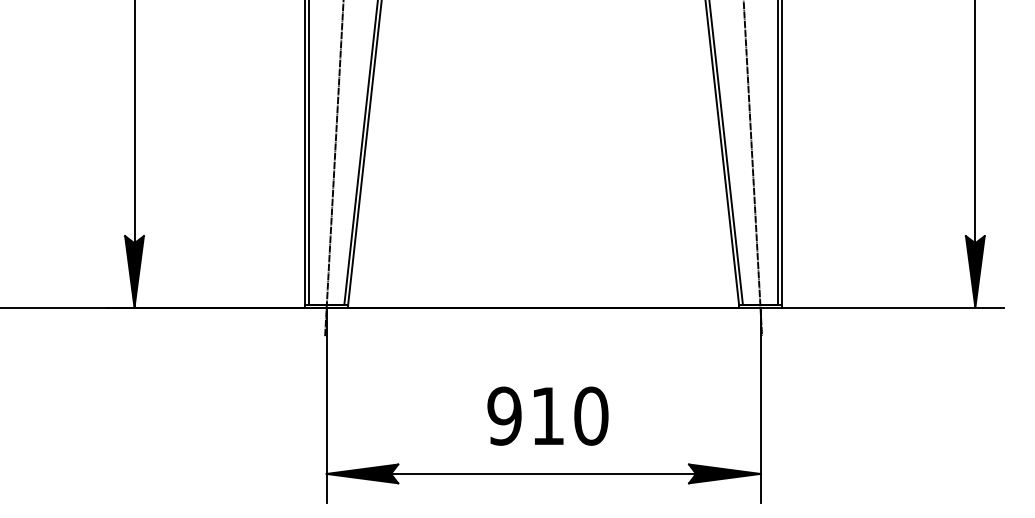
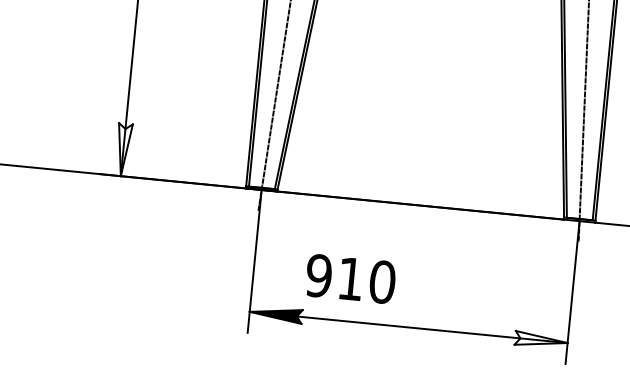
fill: (134, 271) -> (123, 149), removed
text: (547, 415) -> (350, 278), moved
fill: (724, 473) -> (541, 340), removed

